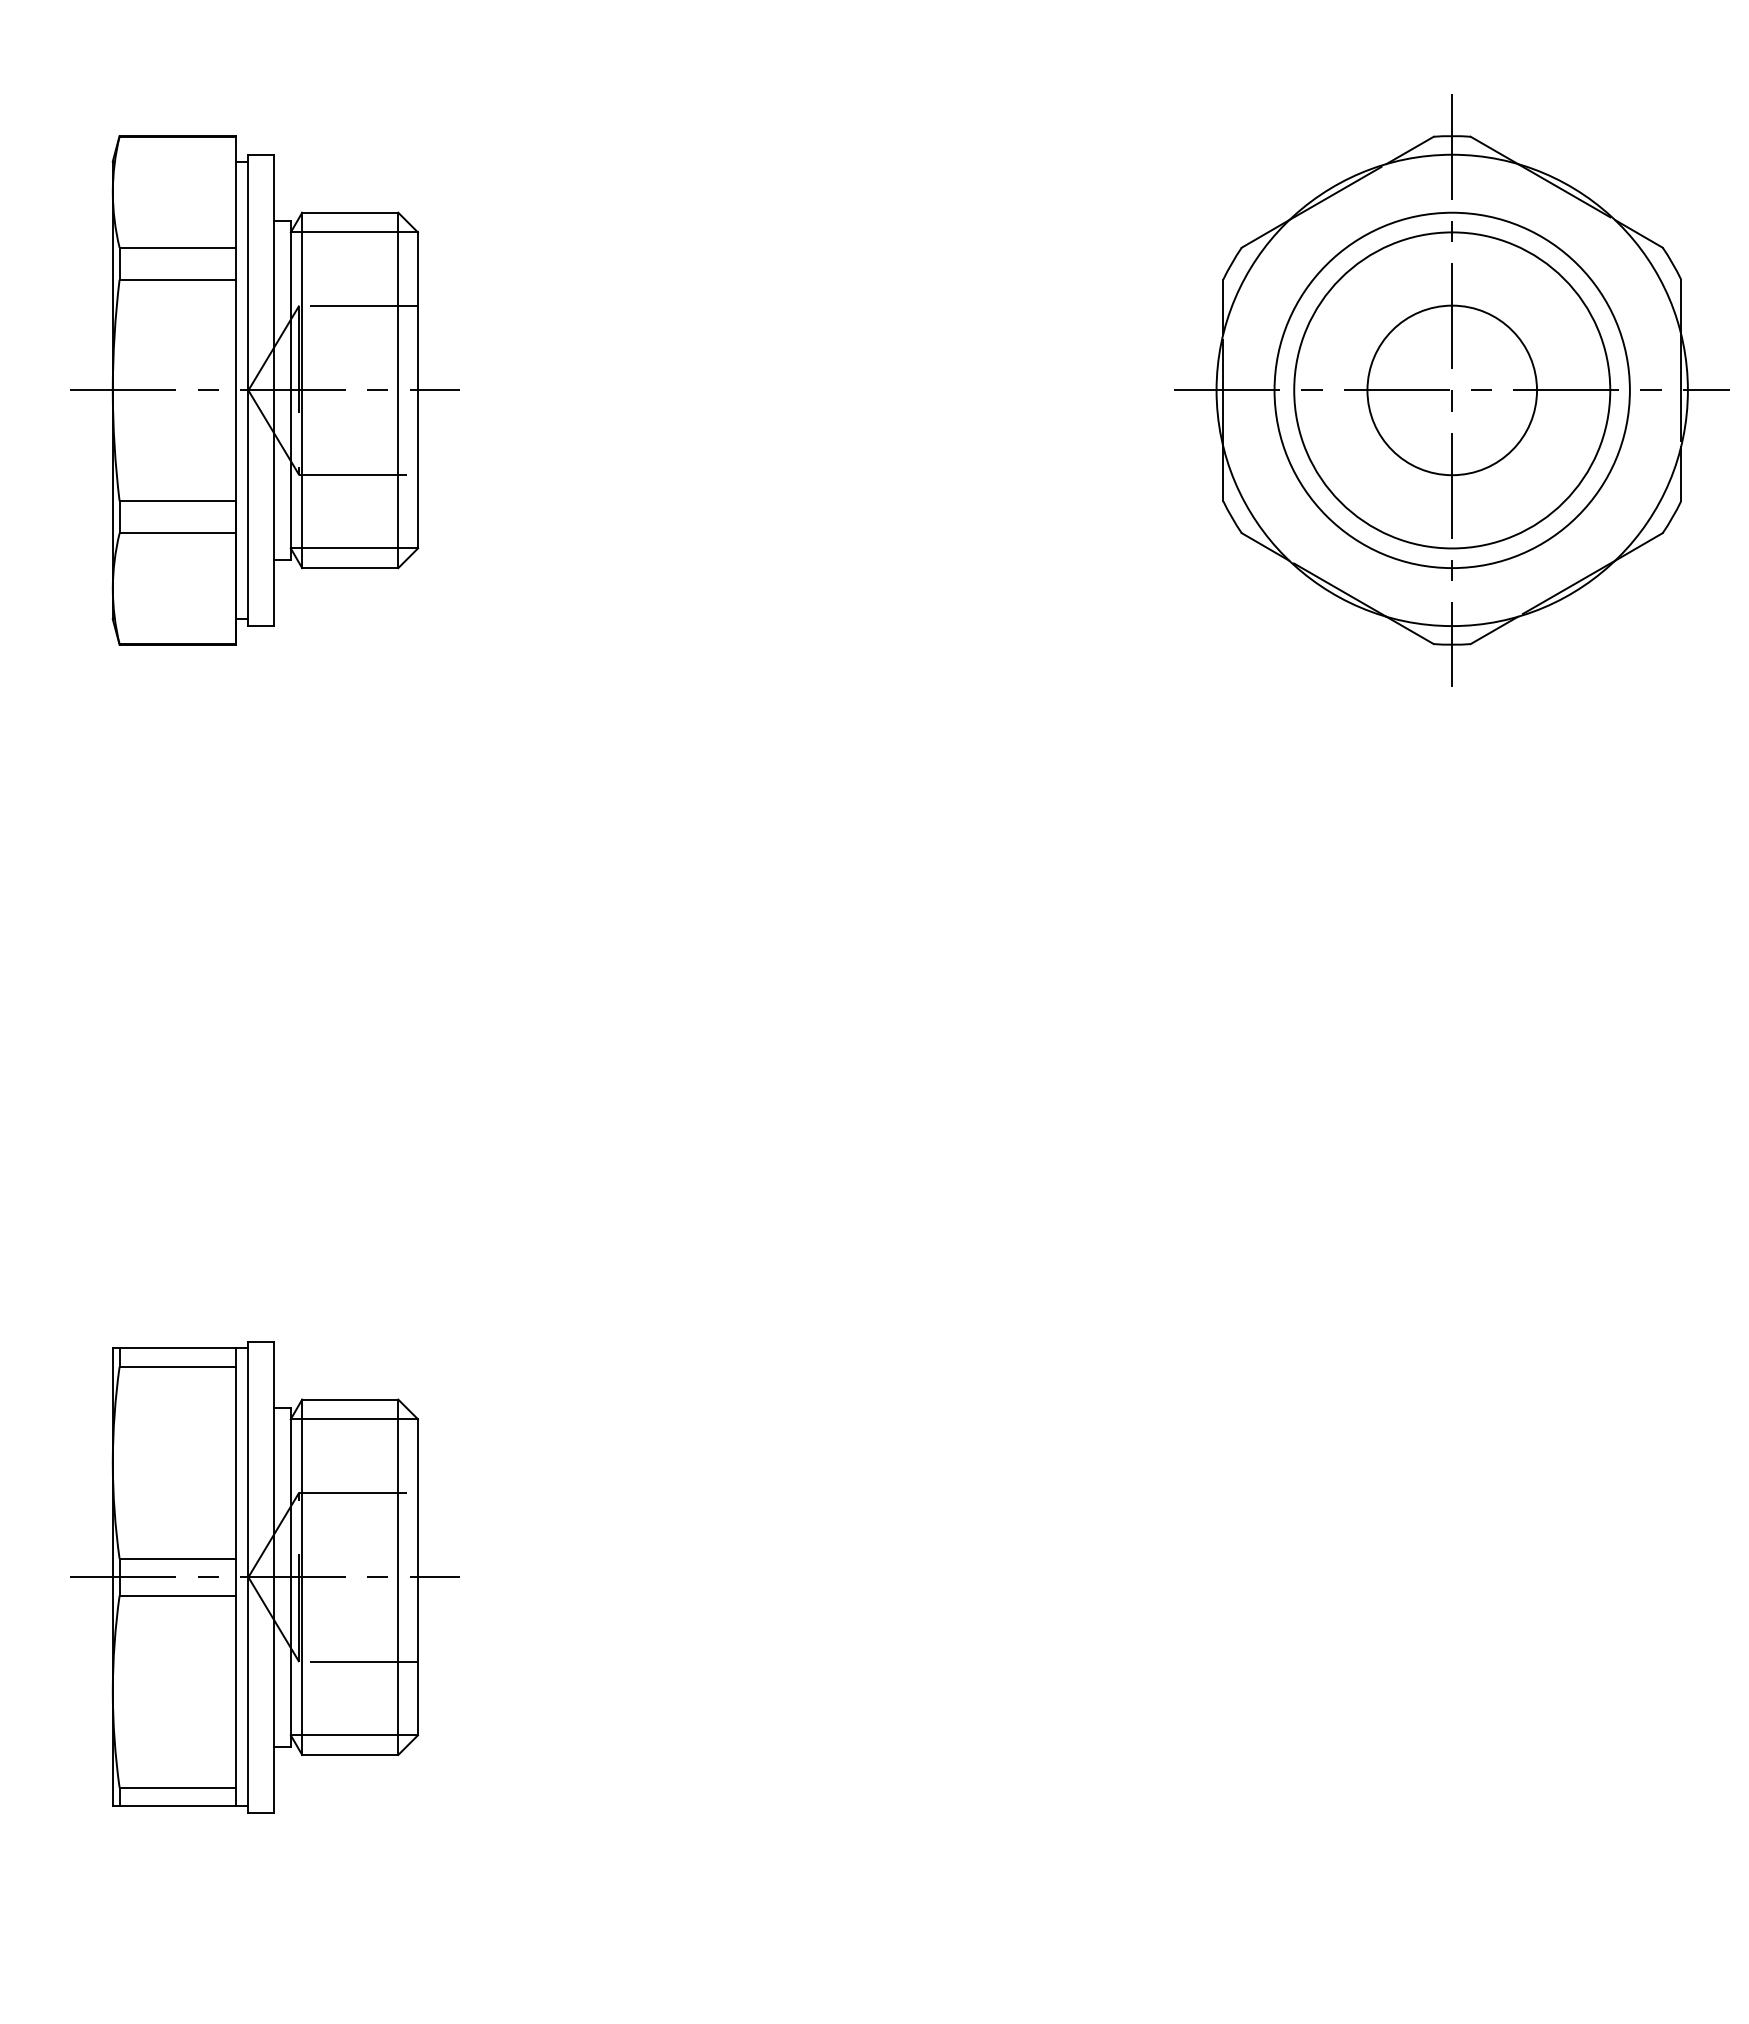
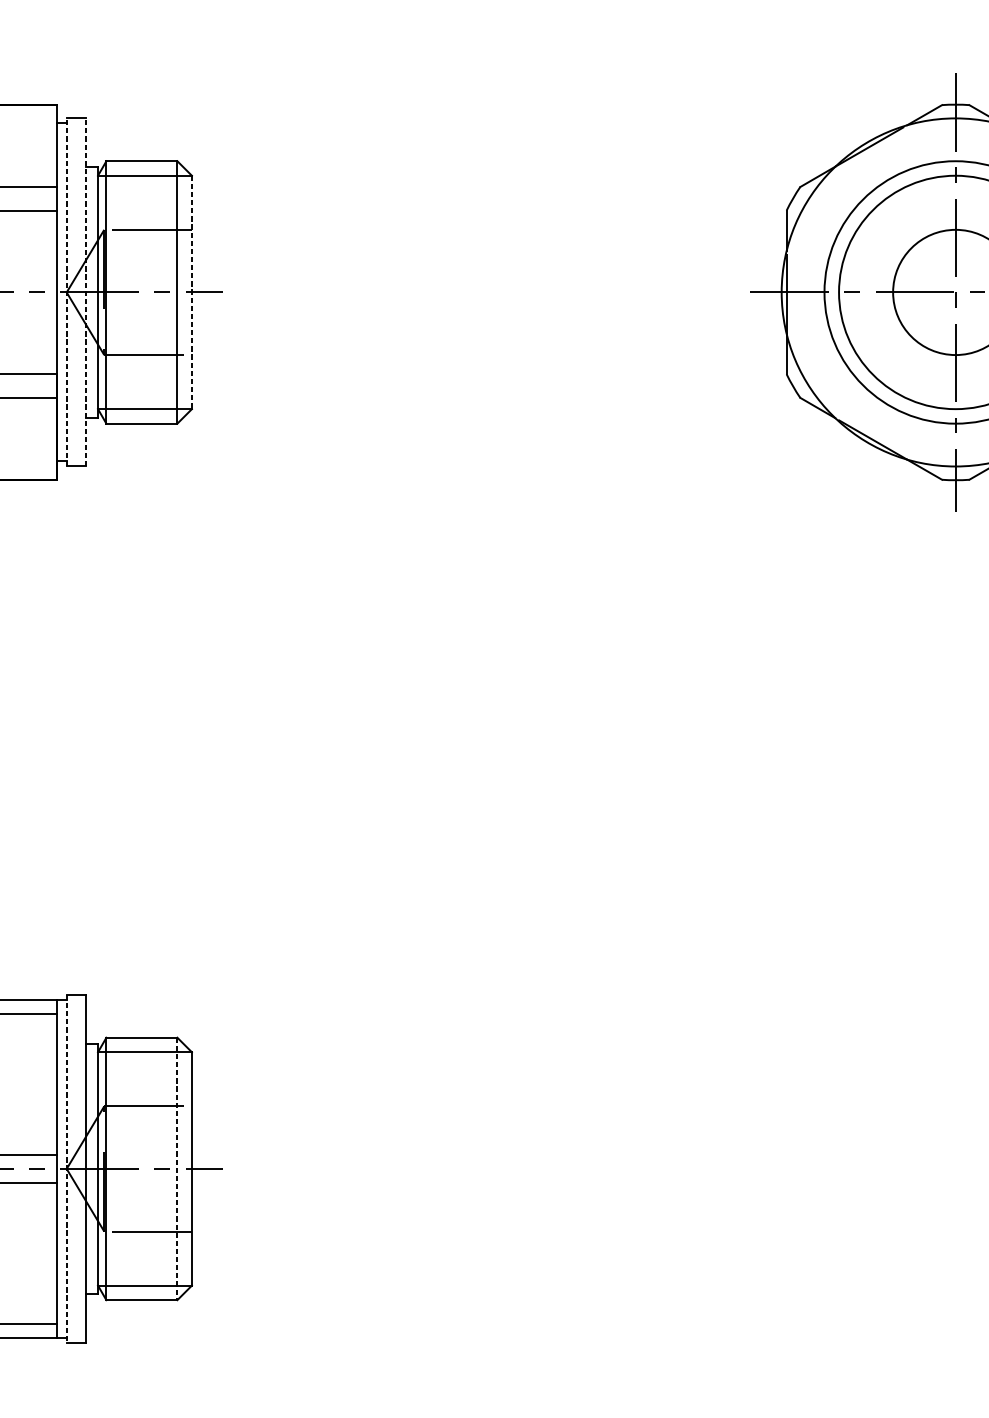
line: (248, 390) -> (66, 292), solid -> dashed
line: (273, 390) -> (85, 292), solid -> dashed
line: (417, 390) -> (191, 292), solid -> dashed
line: (248, 1577) -> (66, 1169), solid -> dashed
line: (398, 1577) -> (177, 1169), solid -> dashed

